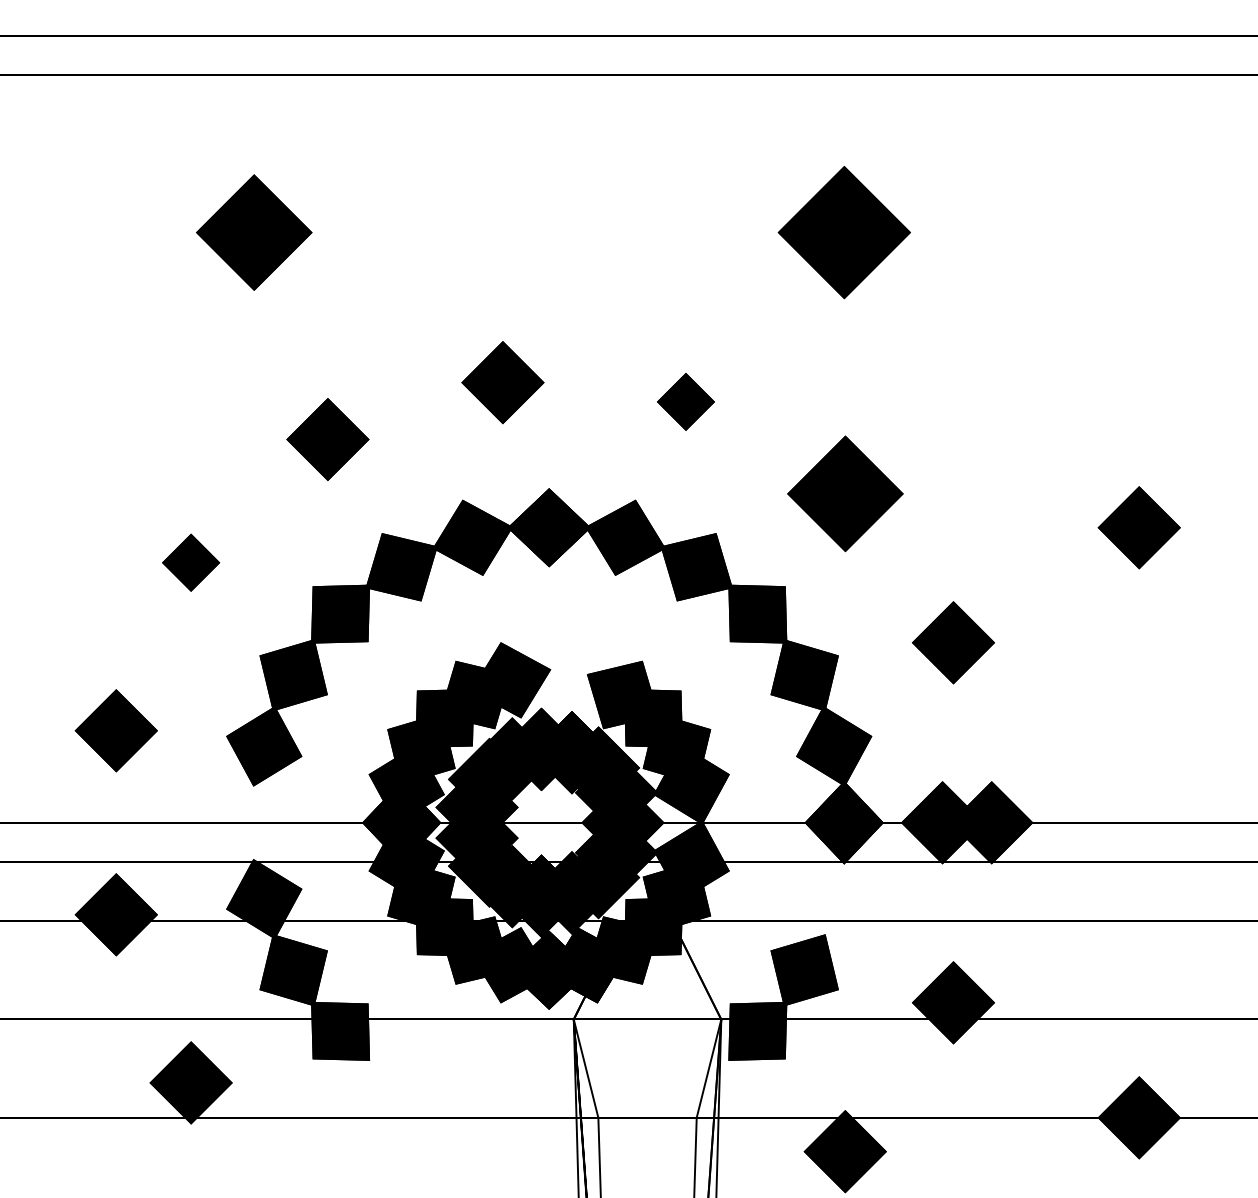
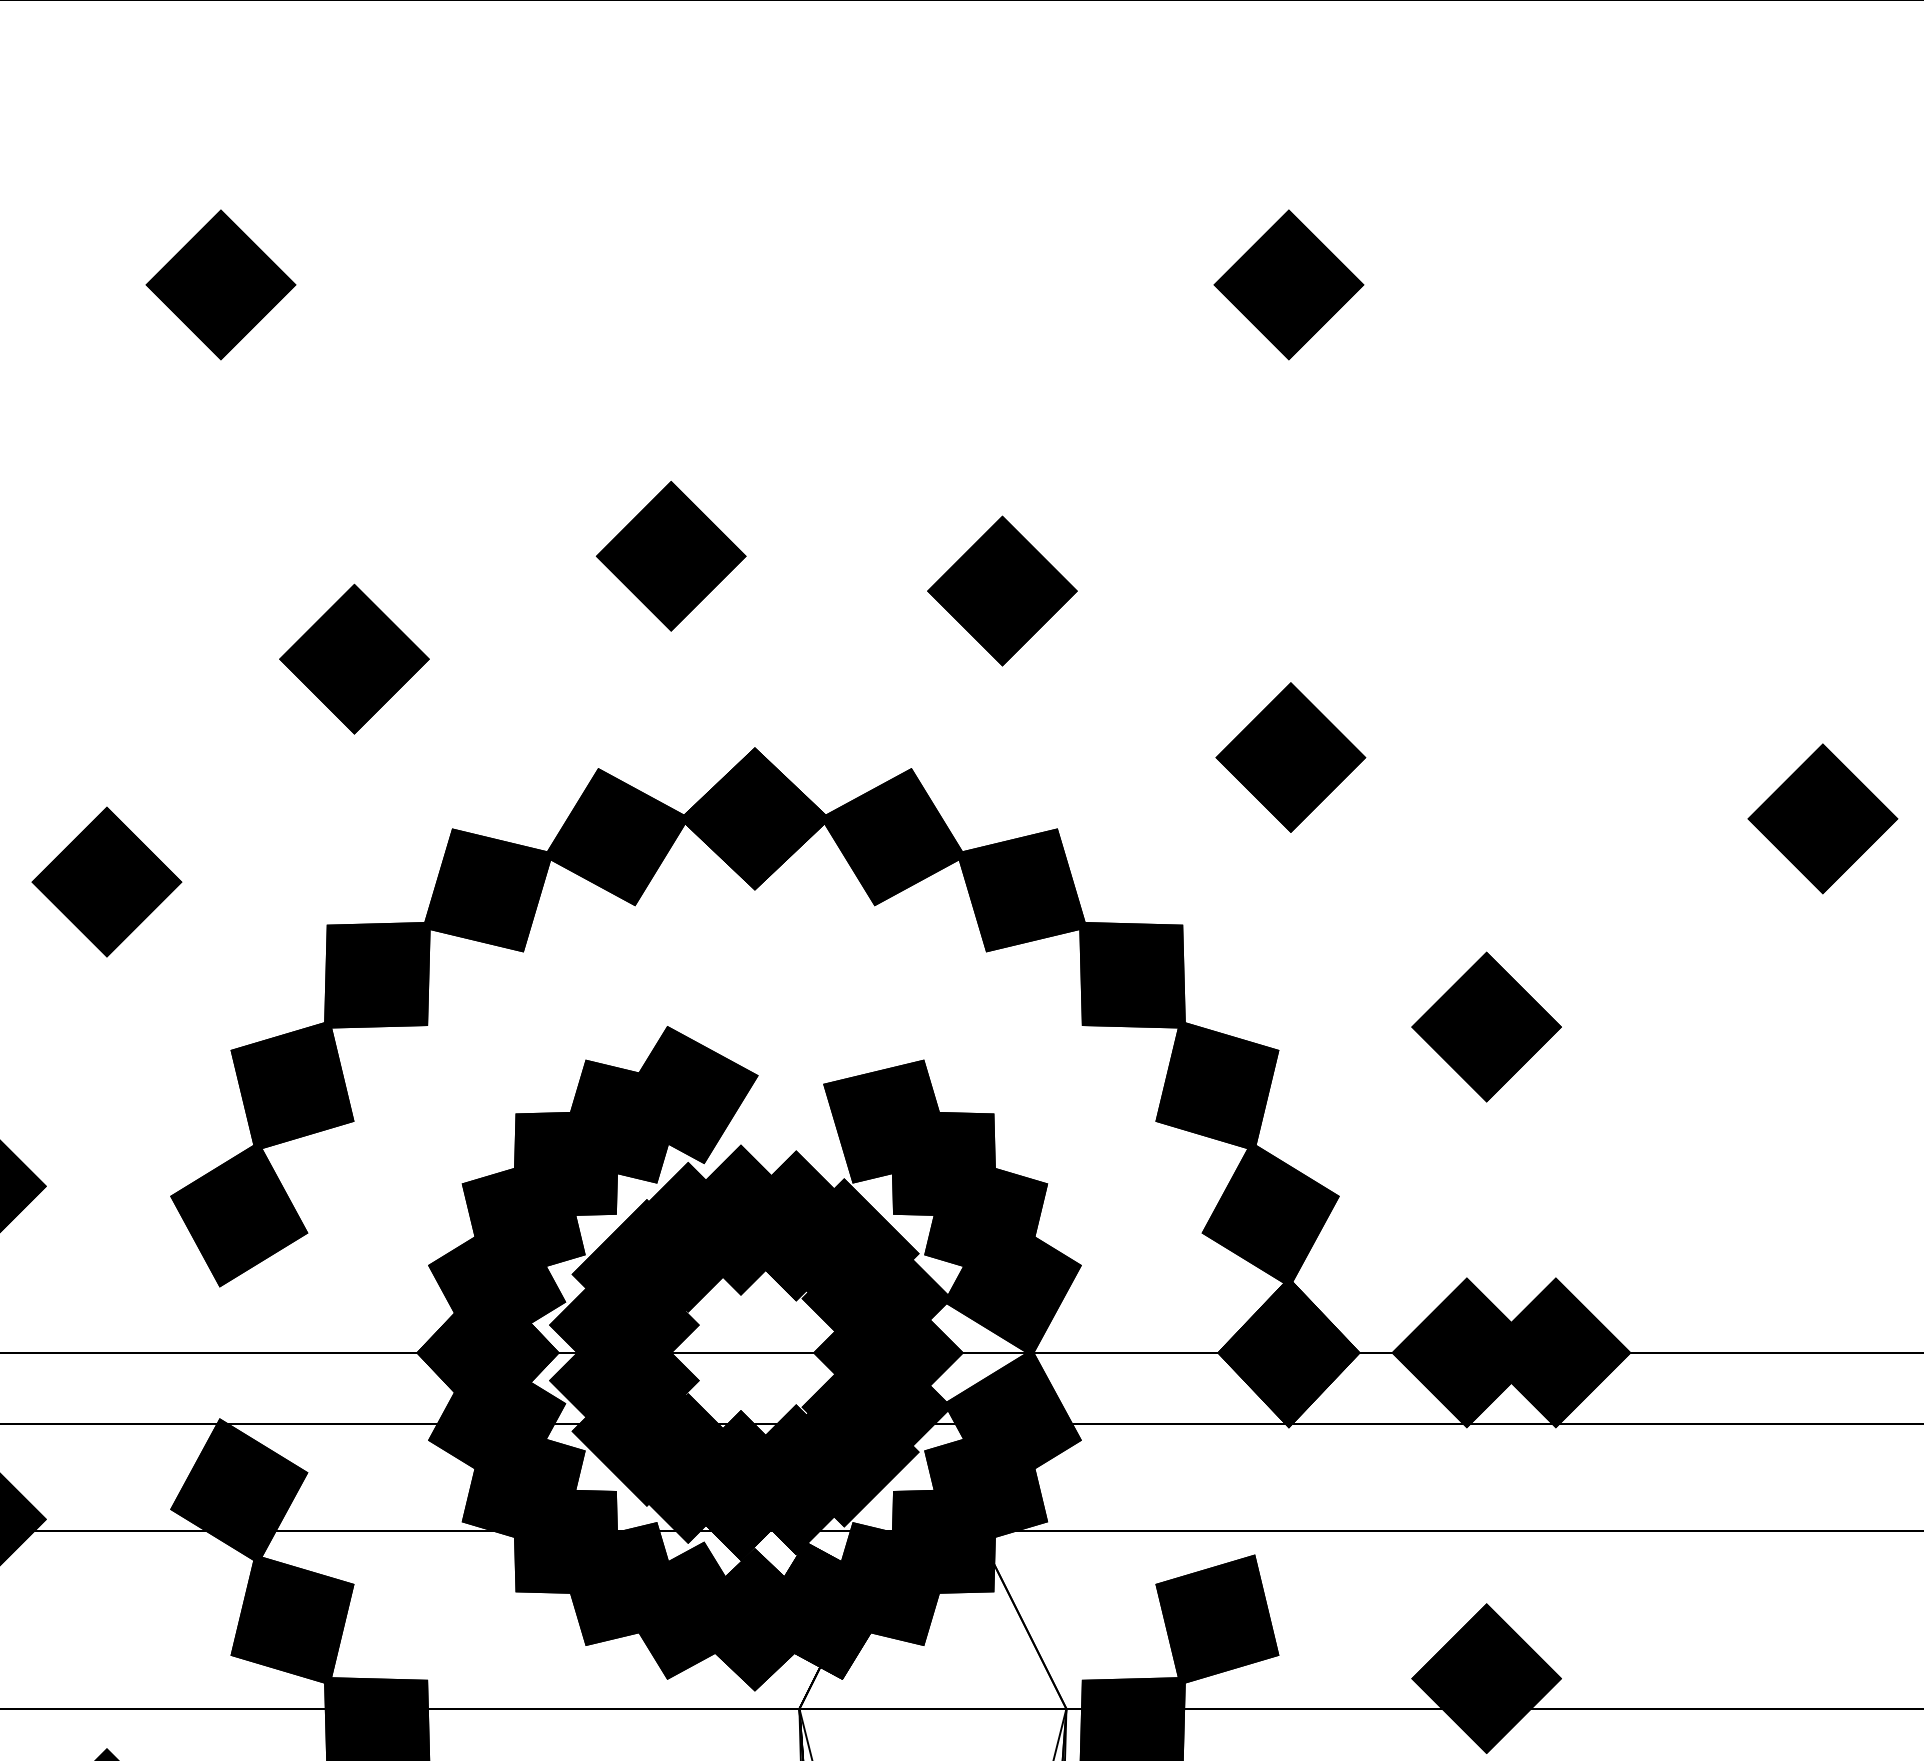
part: (253, 232) -> (219, 284), size x0.71
part: (843, 232) -> (1287, 284), size x0.62
part: (685, 401) -> (1001, 590), size x1.43
part: (844, 493) -> (1289, 756), size x0.71
part: (190, 562) -> (105, 881), size x1.43

